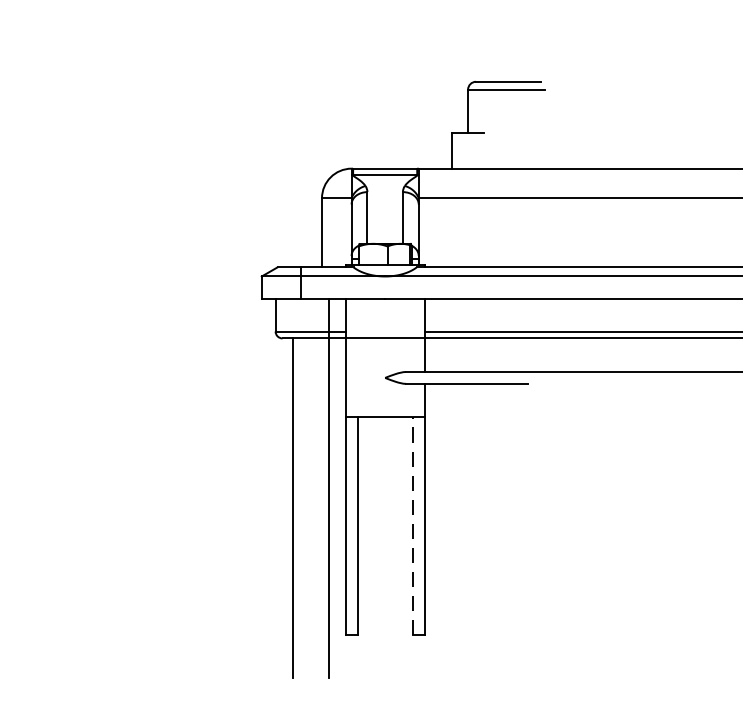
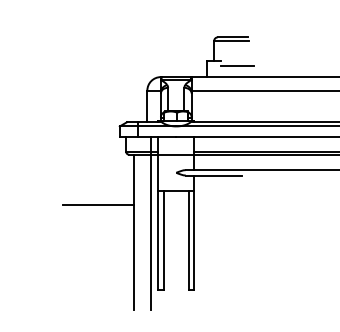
line: (519, 145) -> (237, 66), added
line: (215, 449) -> (98, 205), added
line: (411, 525) -> (188, 240), dashed -> solid

